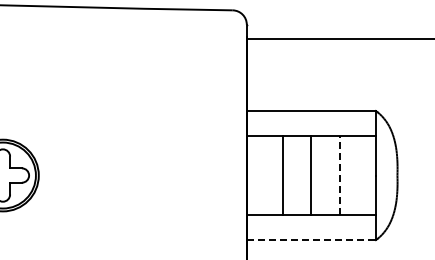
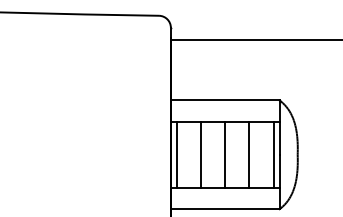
line: (253, 175) -> (176, 154), added
line: (340, 175) -> (249, 154), dashed -> solid
line: (368, 175) -> (273, 154), added
line: (311, 240) -> (225, 209), dashed -> solid

